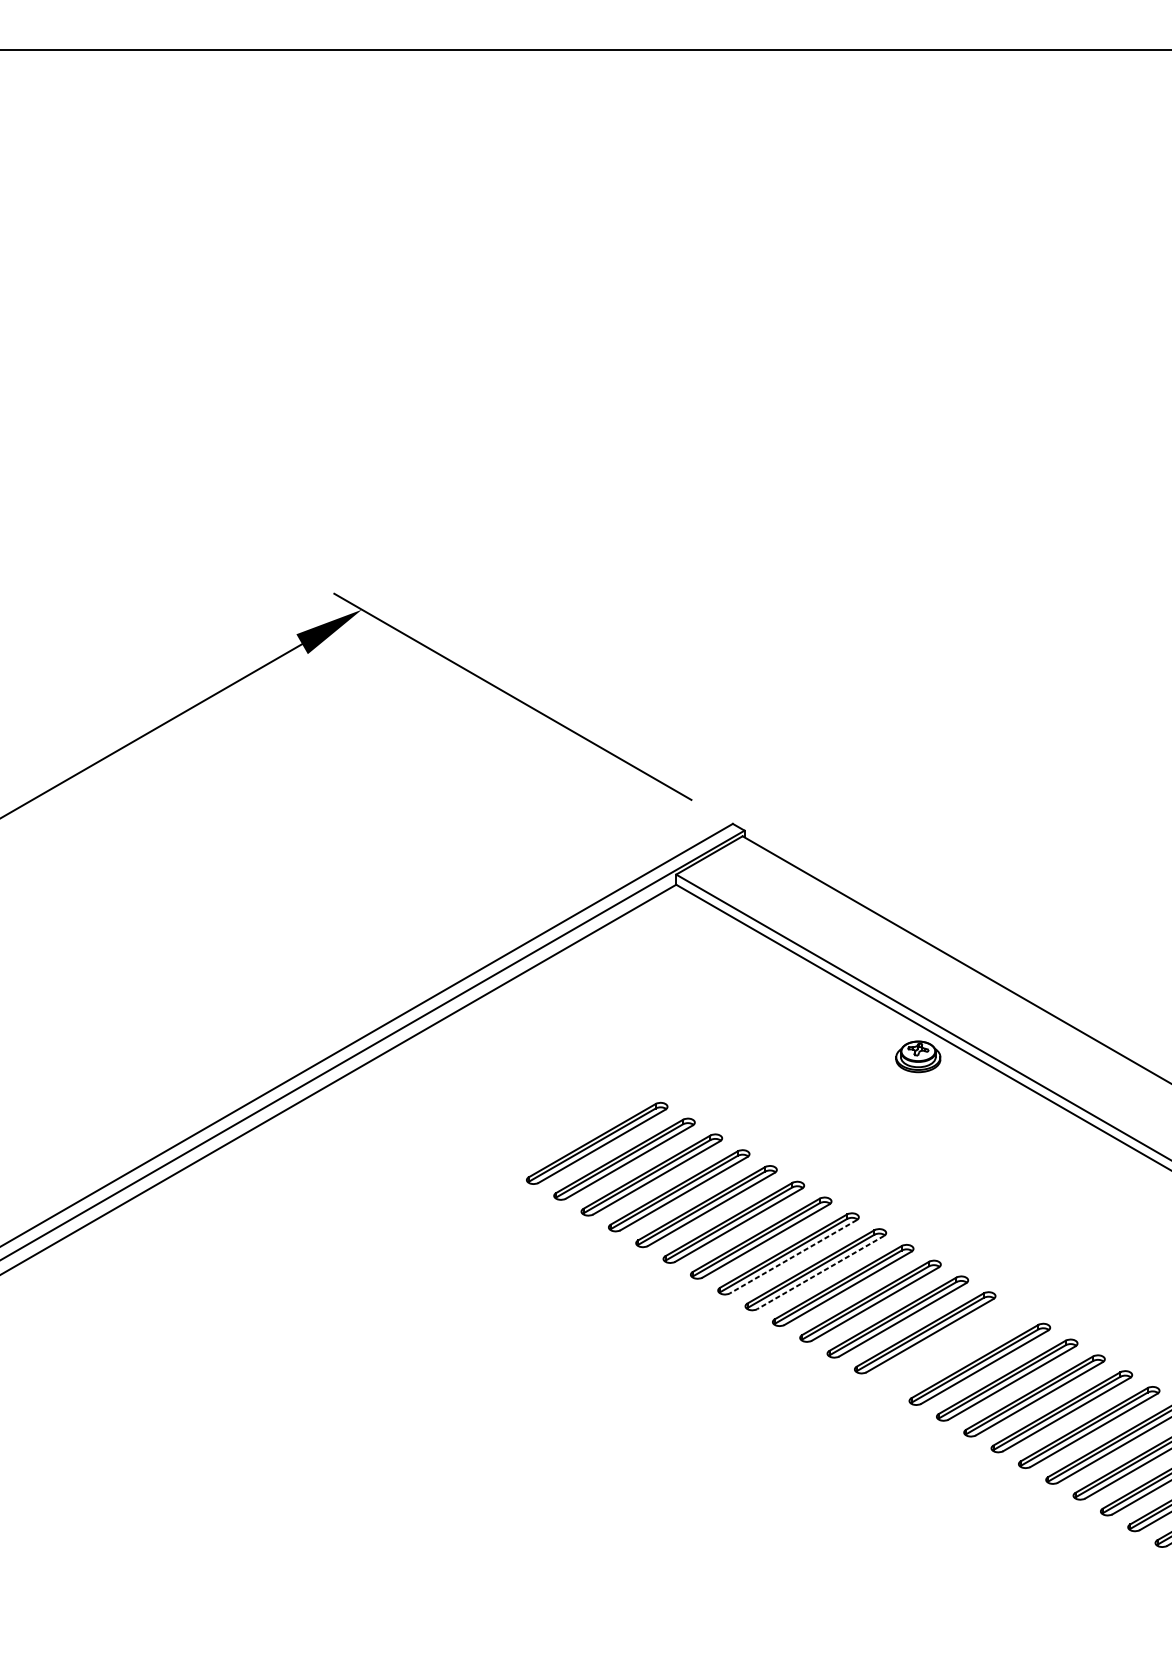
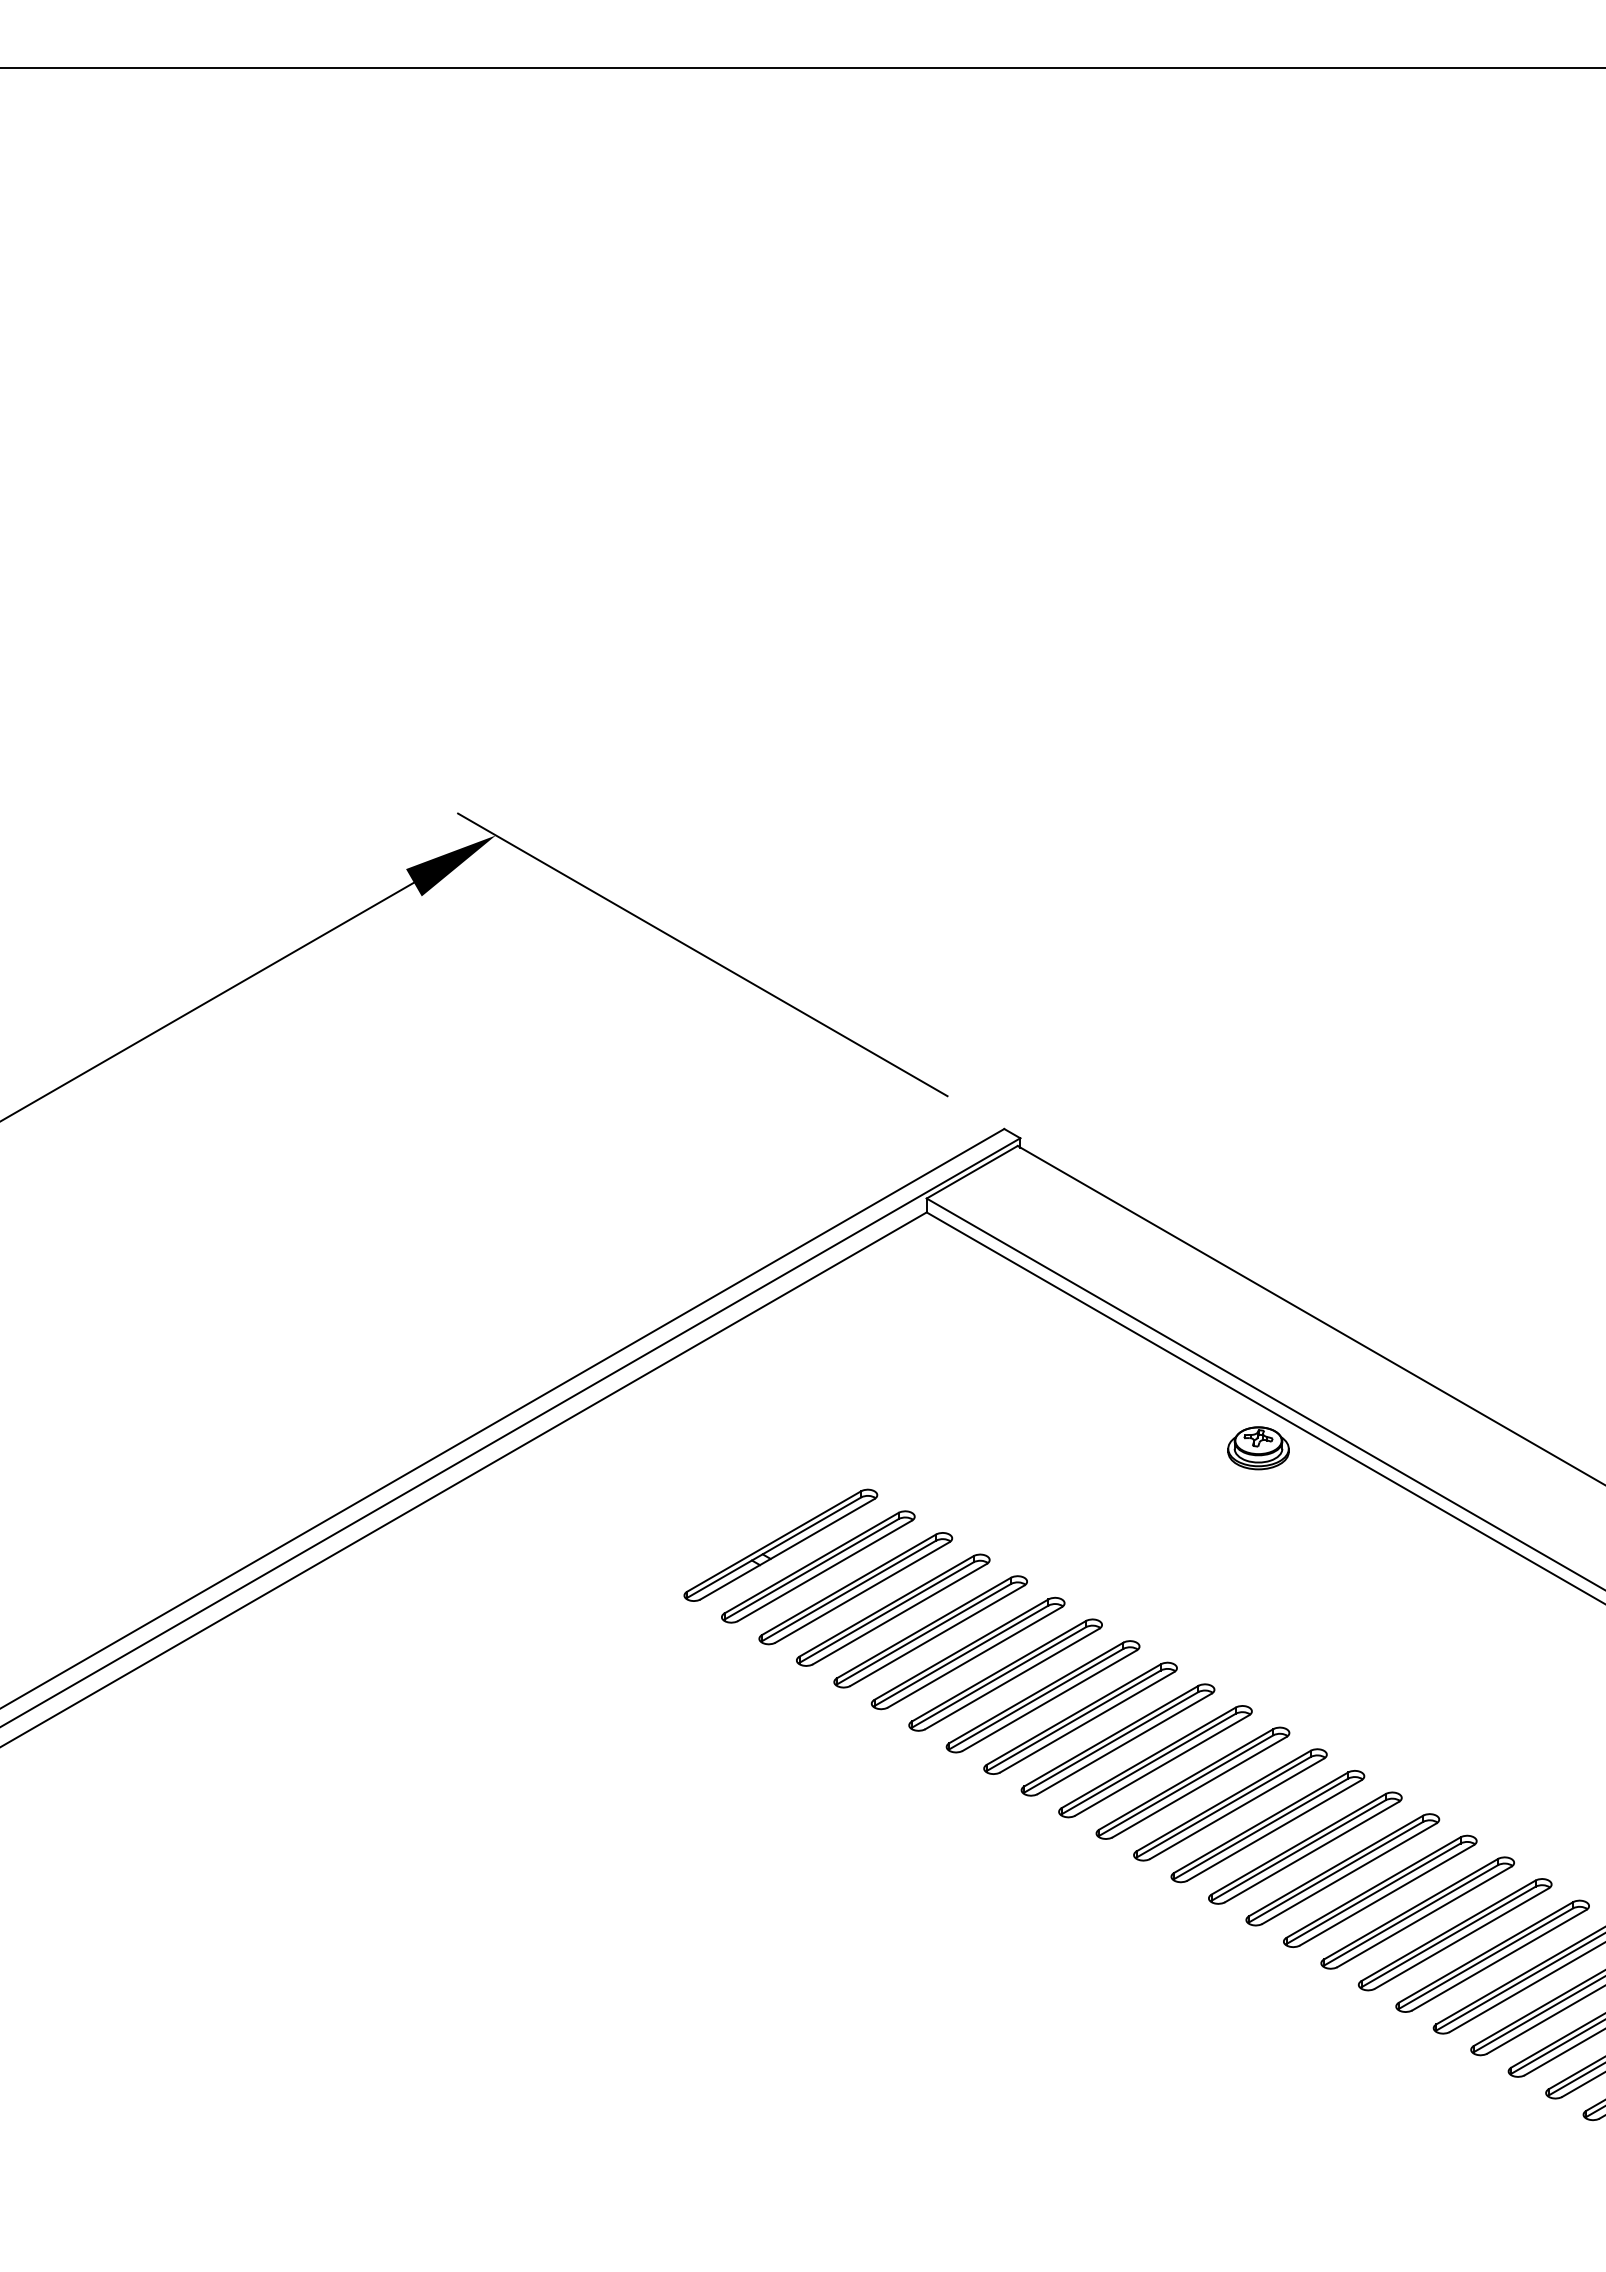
part: (569, 1127) -> (780, 1544), added
line: (792, 1256) -> (1086, 1722), dashed -> solid
line: (820, 1272) -> (1124, 1744), dashed -> solid
part: (952, 1348) -> (1305, 1847), added

